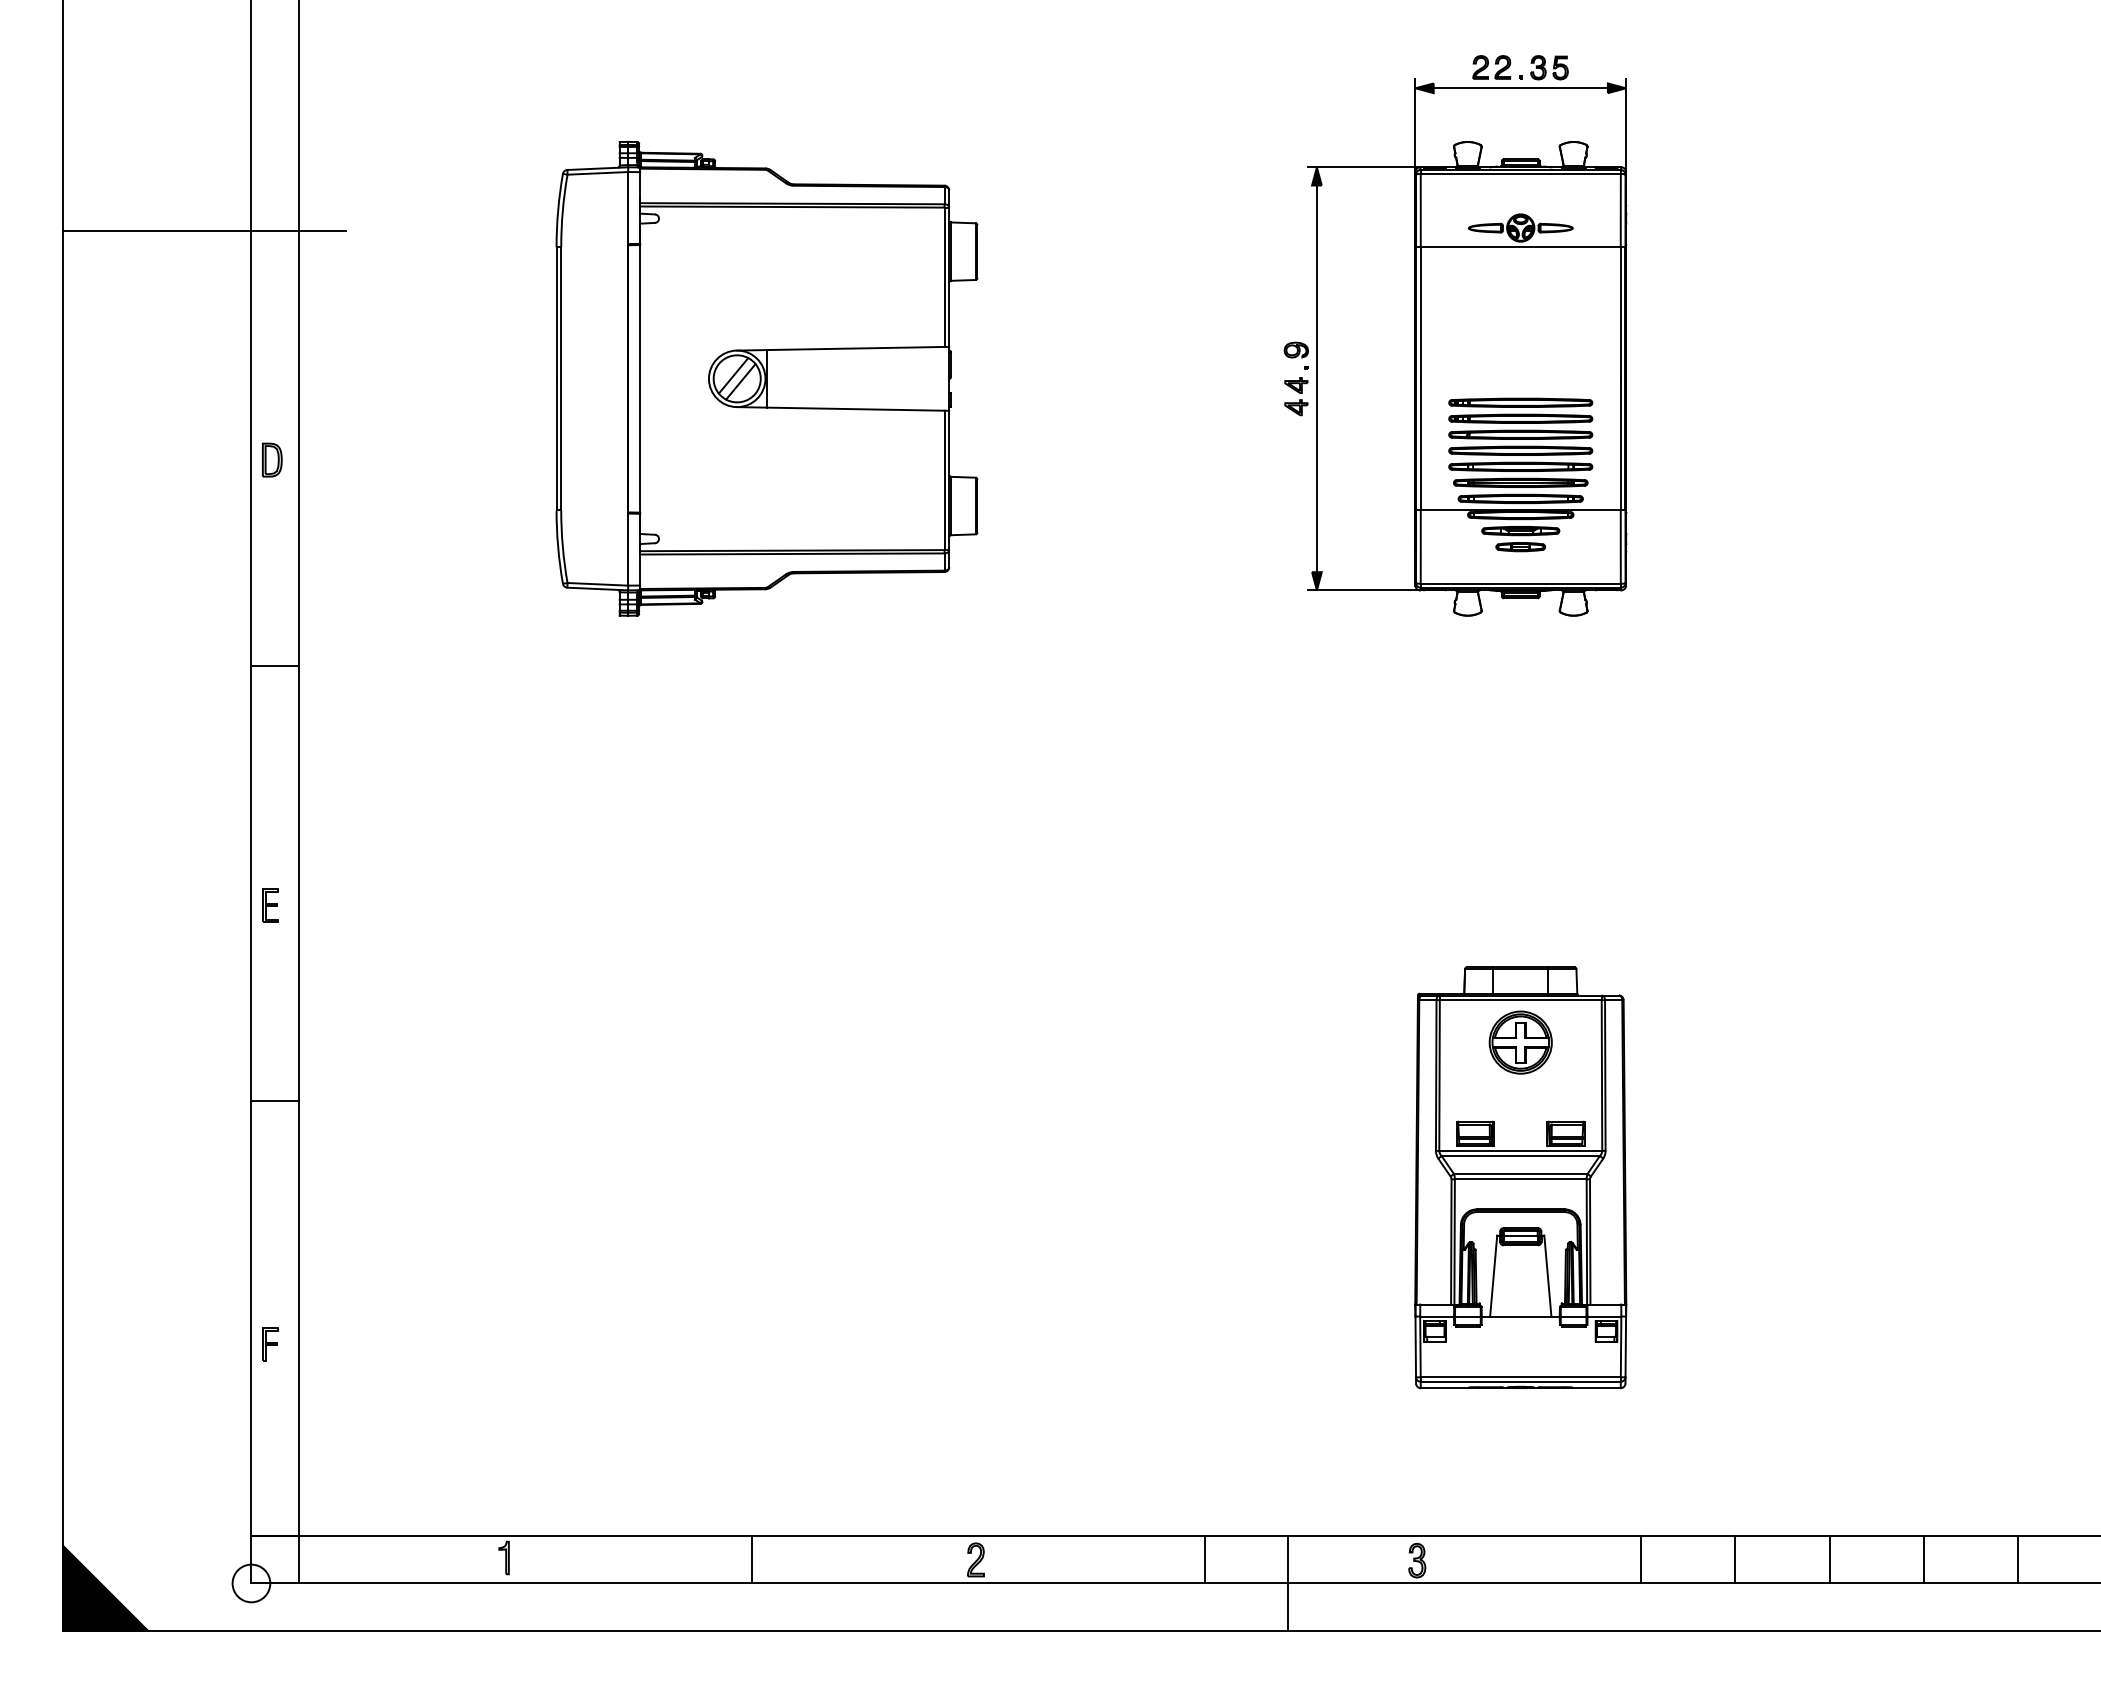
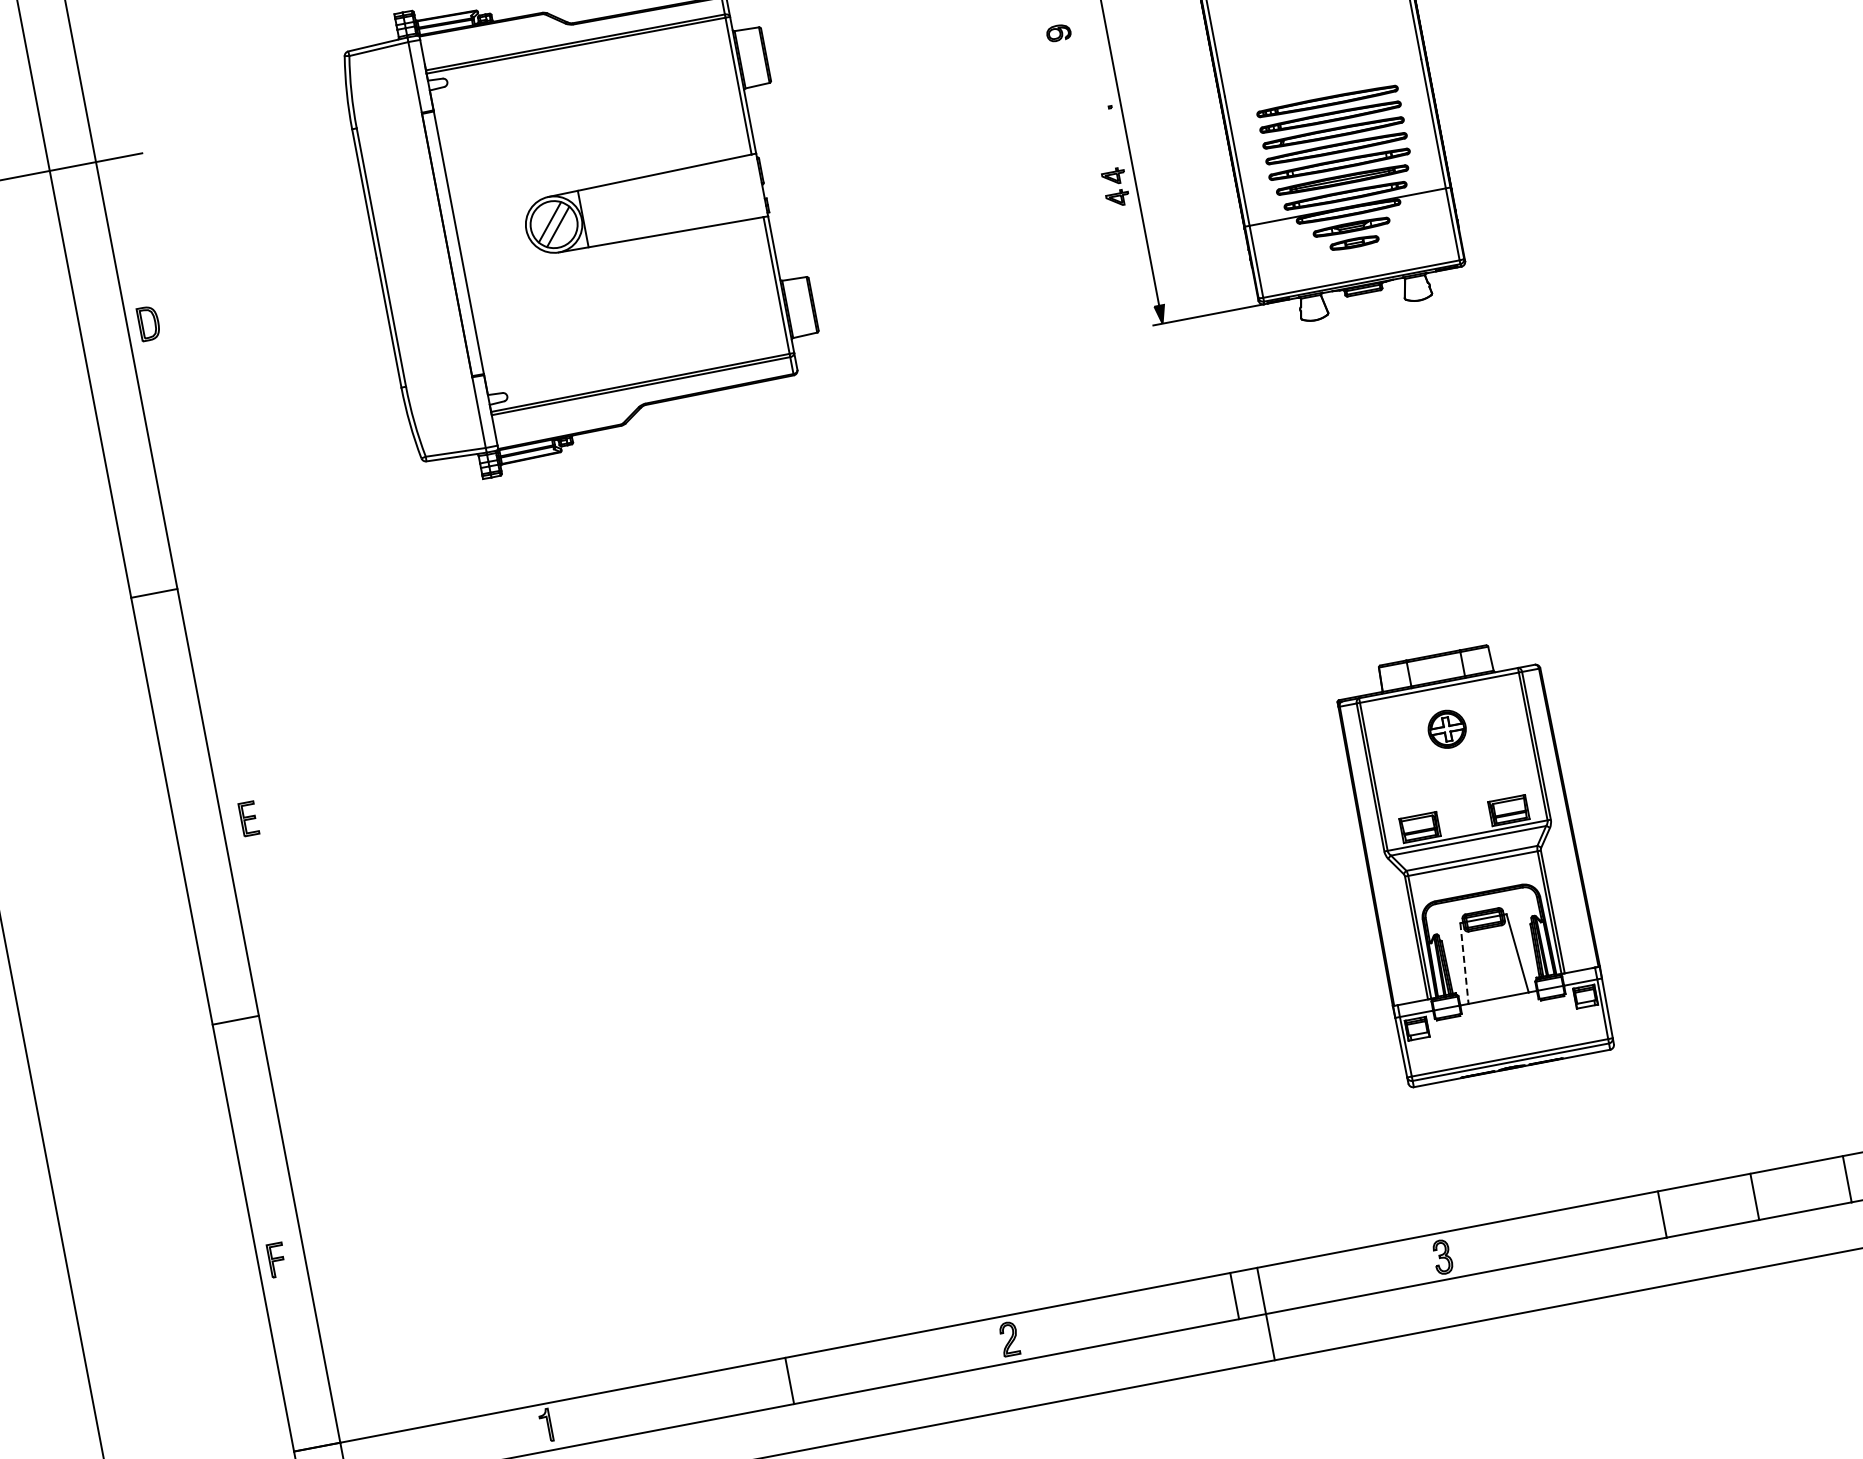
part: (1295, 349) -> (1057, 32), moved
part: (1296, 396) -> (1115, 187), moved
part: (272, 459) -> (149, 322), moved
part: (270, 905) -> (248, 818), moved
part: (1520, 1042) -> (1447, 729), size x0.6
line: (1493, 1276) -> (1464, 964), solid -> dashed
line: (1287, 1583) -> (1265, 1314), moved

